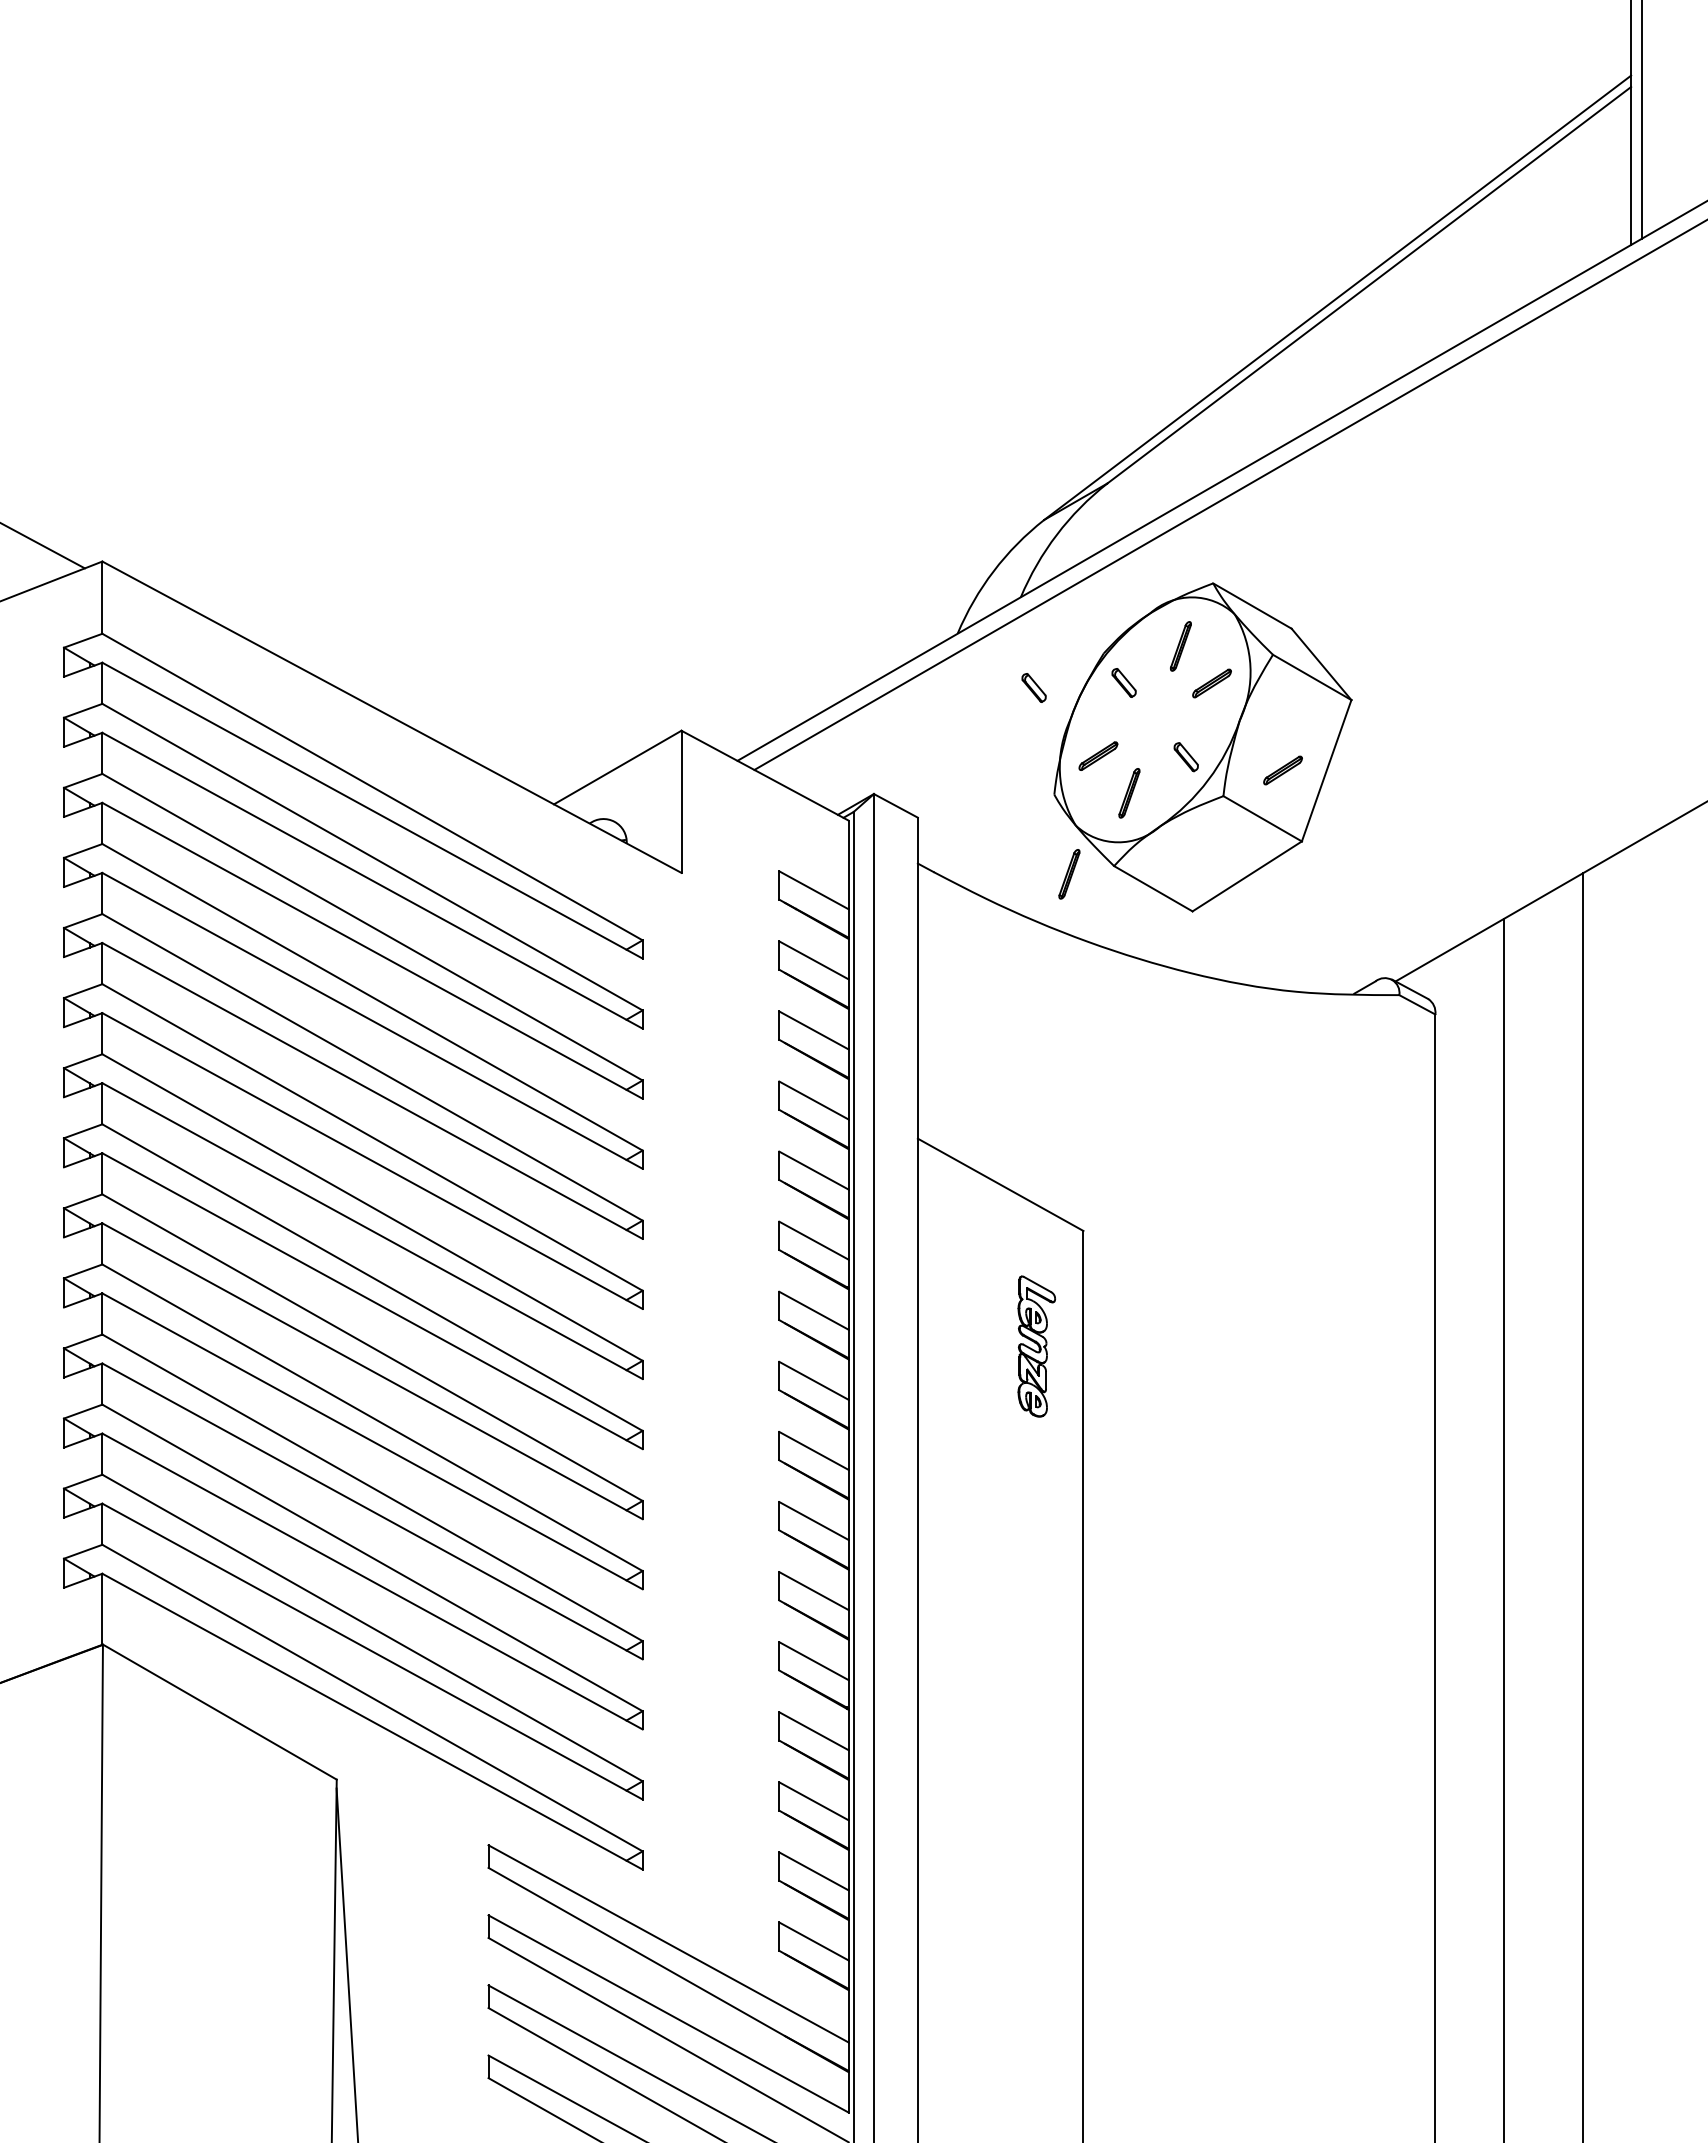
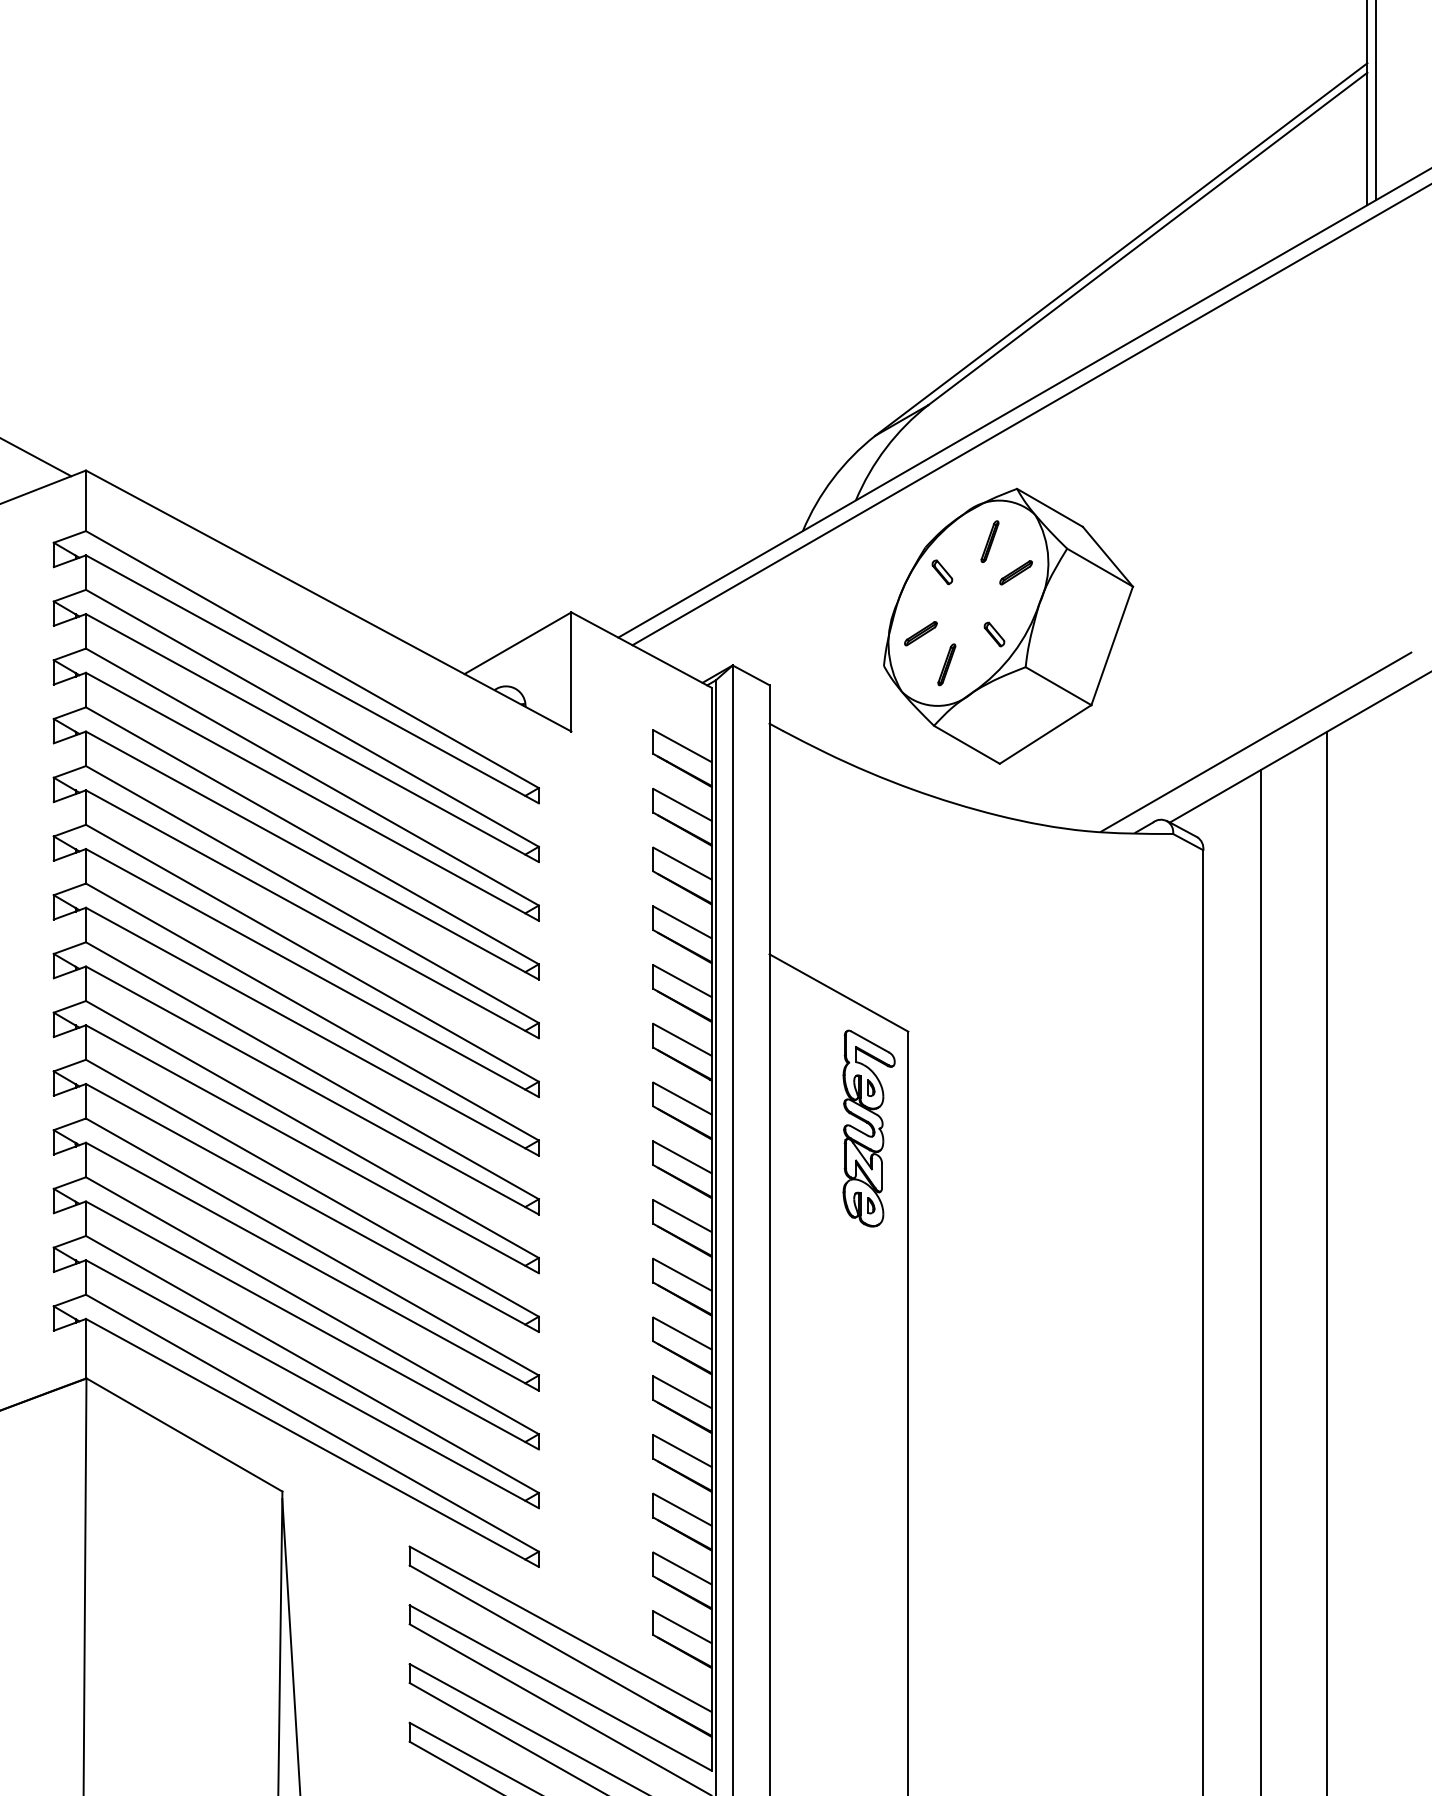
part: (1033, 687) -> (866, 576), removed
part: (1282, 770) -> (1075, 645), removed
part: (1069, 874) -> (896, 732), removed
line: (1498, 885) -> (1256, 742), added
part: (1036, 1346) -> (868, 1128), size x1.67

